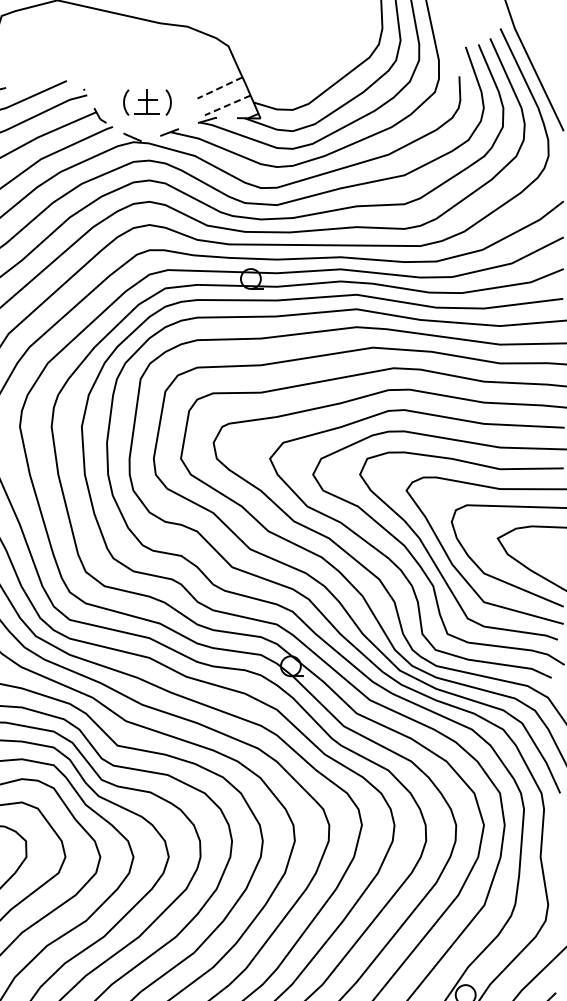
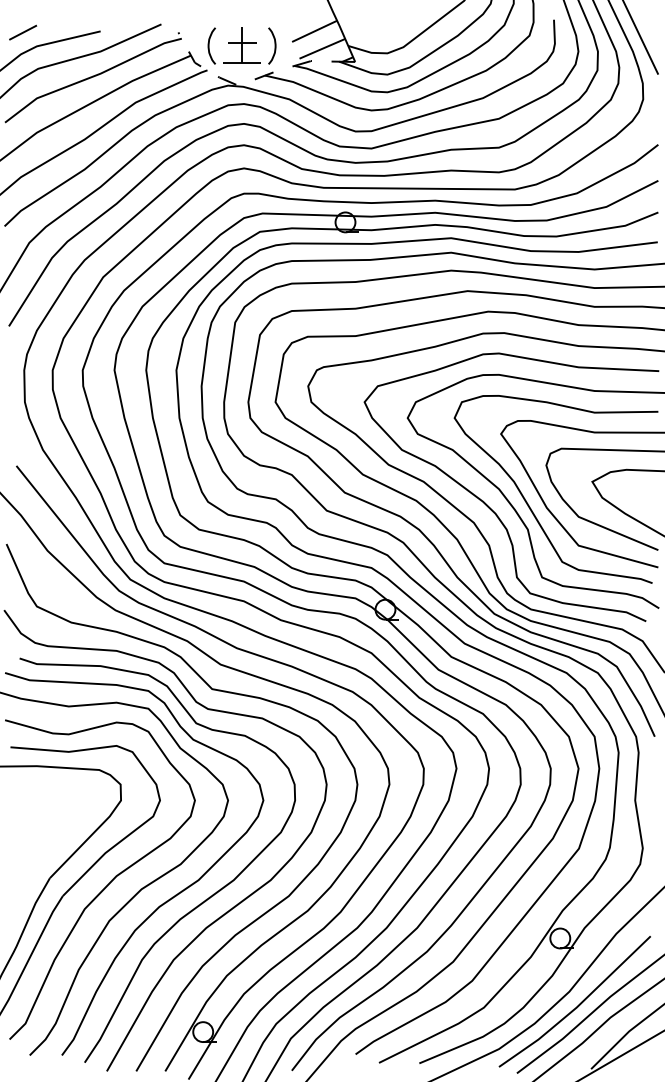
line: (219, 88) -> (314, 31), dashed -> solid
part: (146, 102) -> (241, 45), size x1.43
line: (227, 105) -> (322, 48), dashed -> solid

